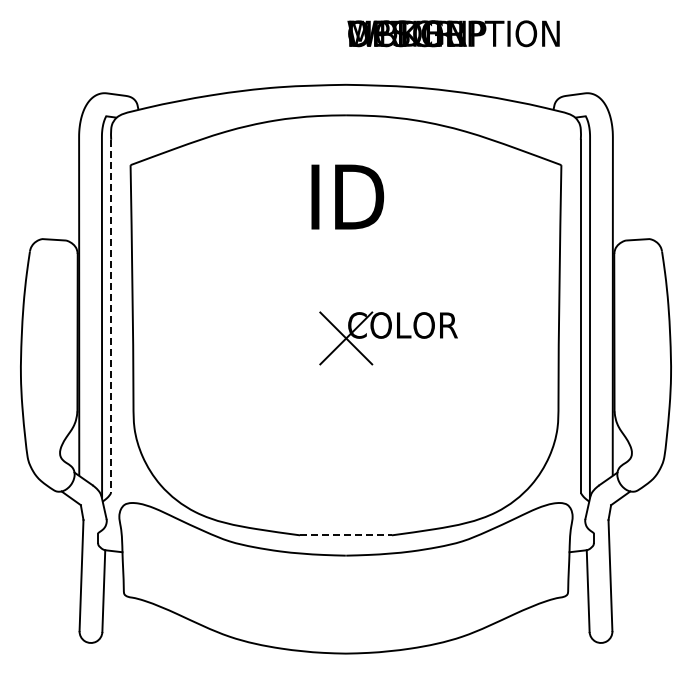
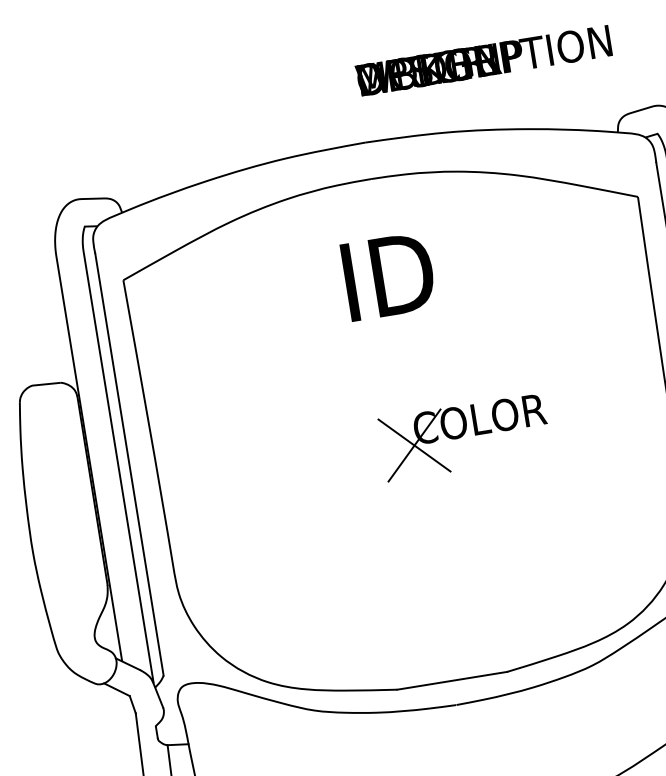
line: (111, 316) -> (129, 464), dashed -> solid
line: (346, 535) -> (452, 680), dashed -> solid

